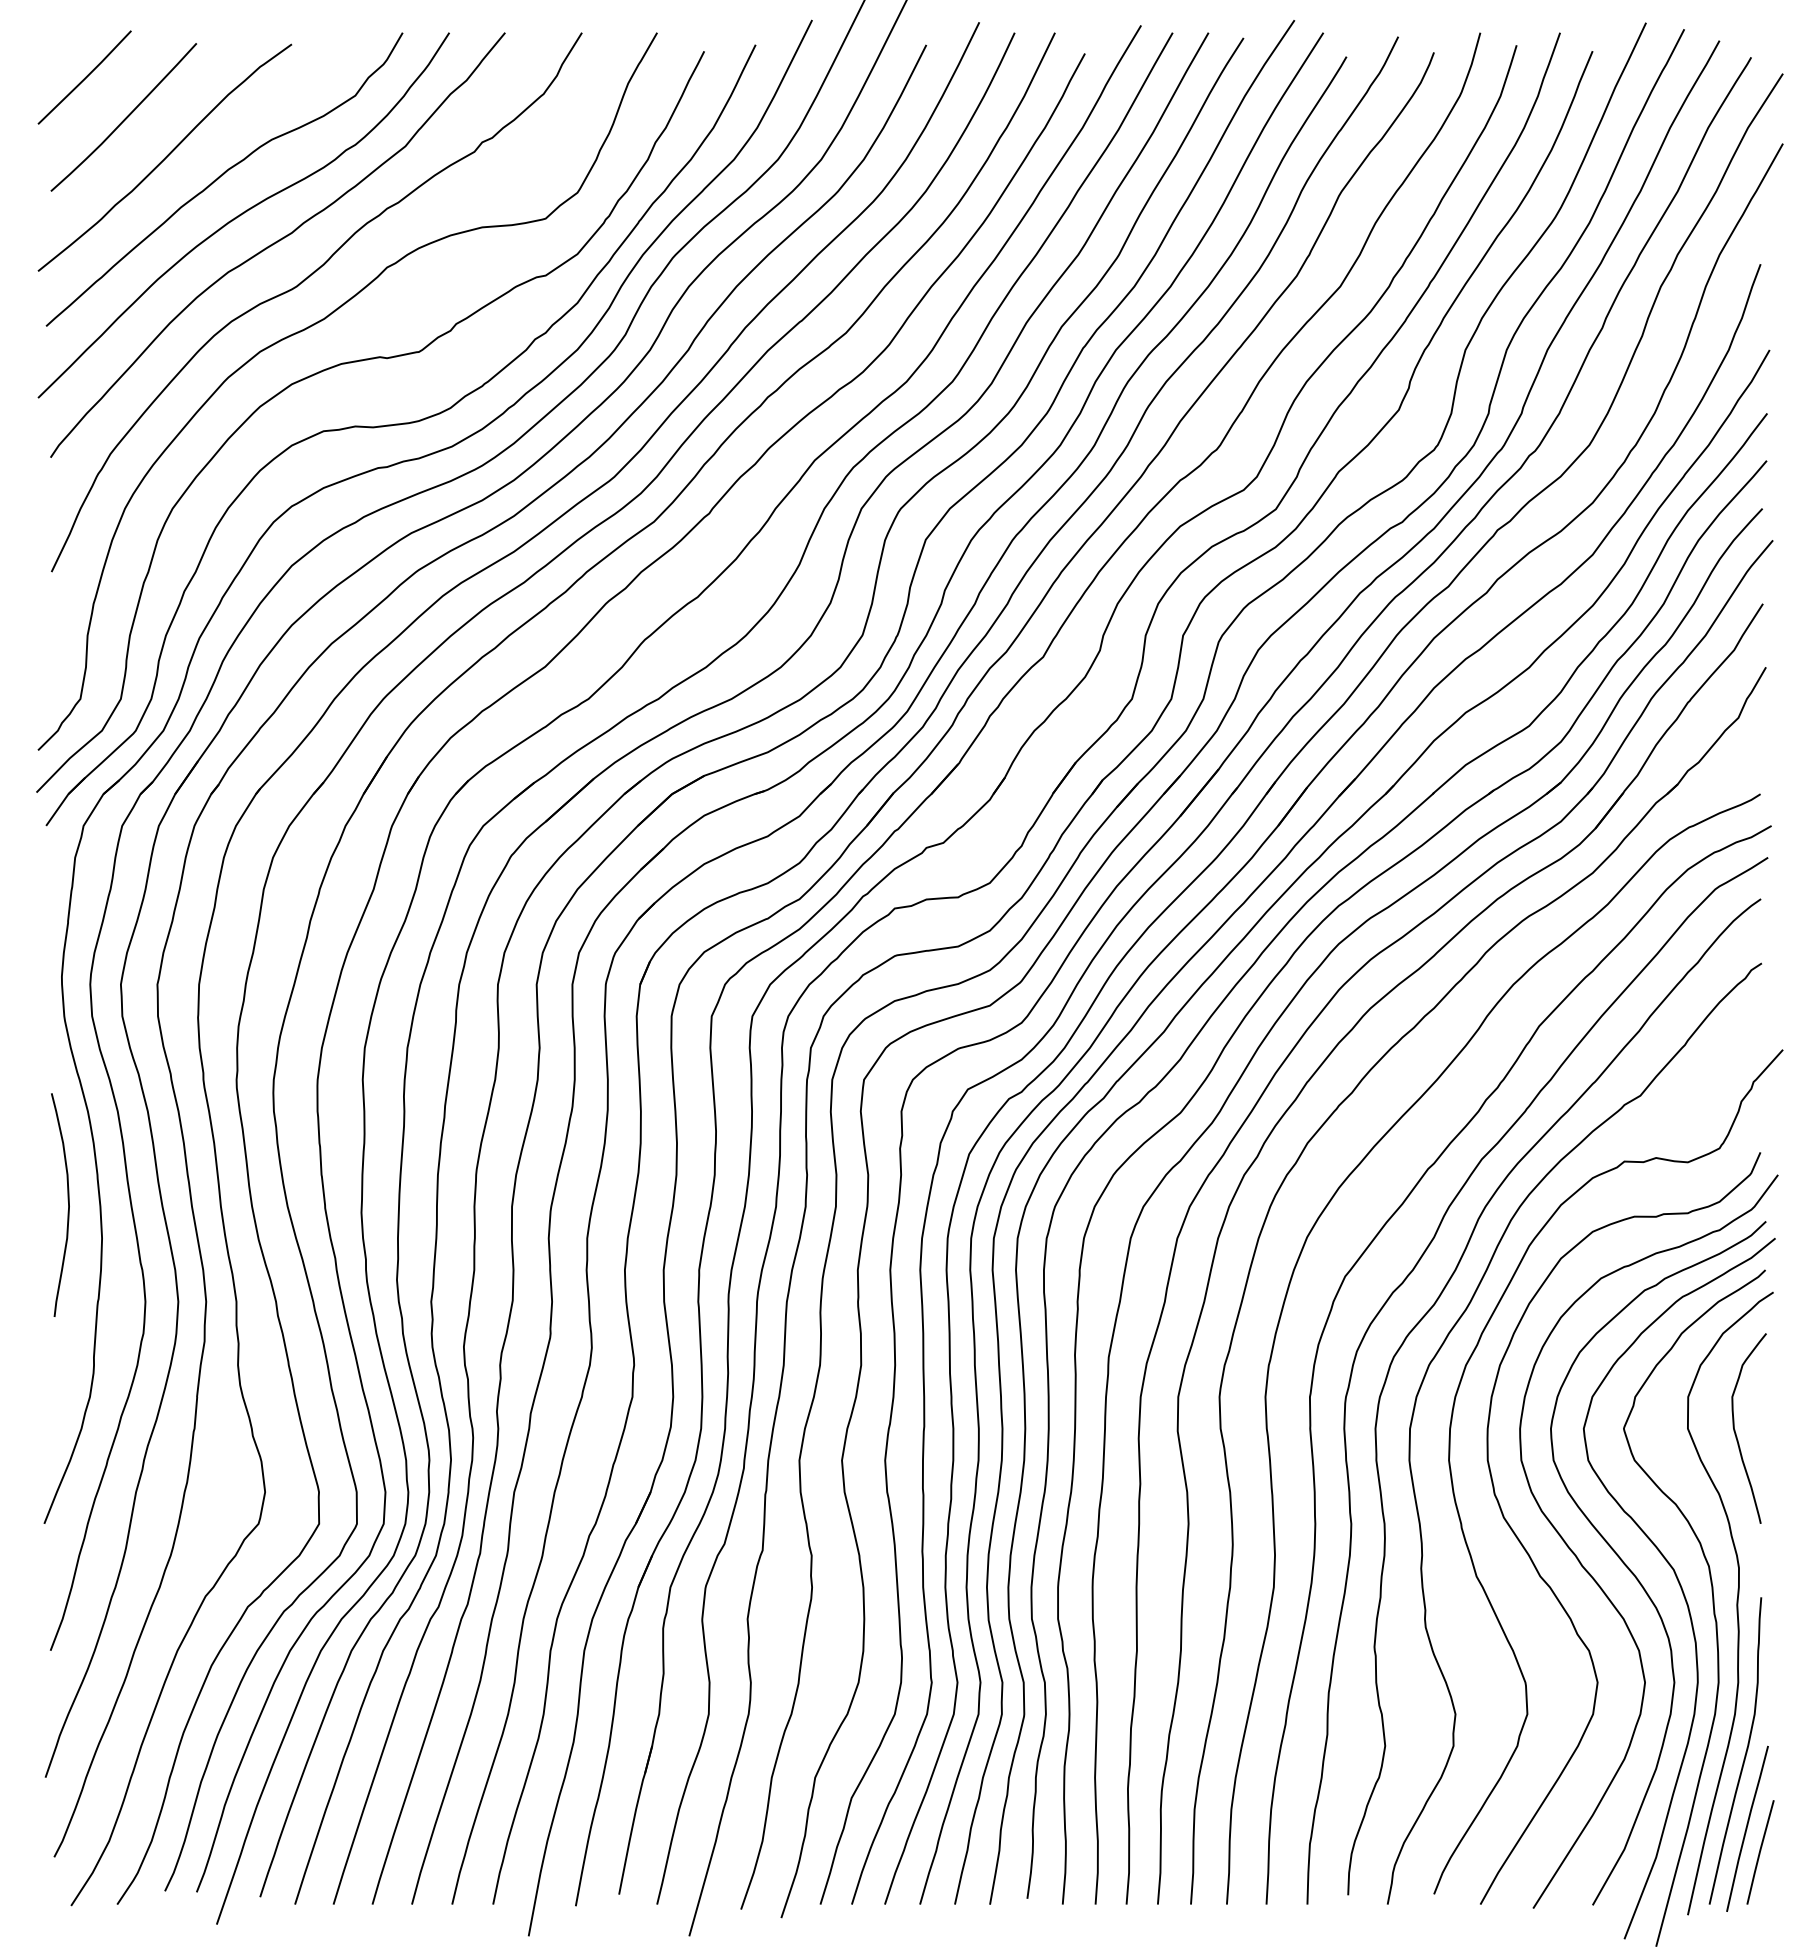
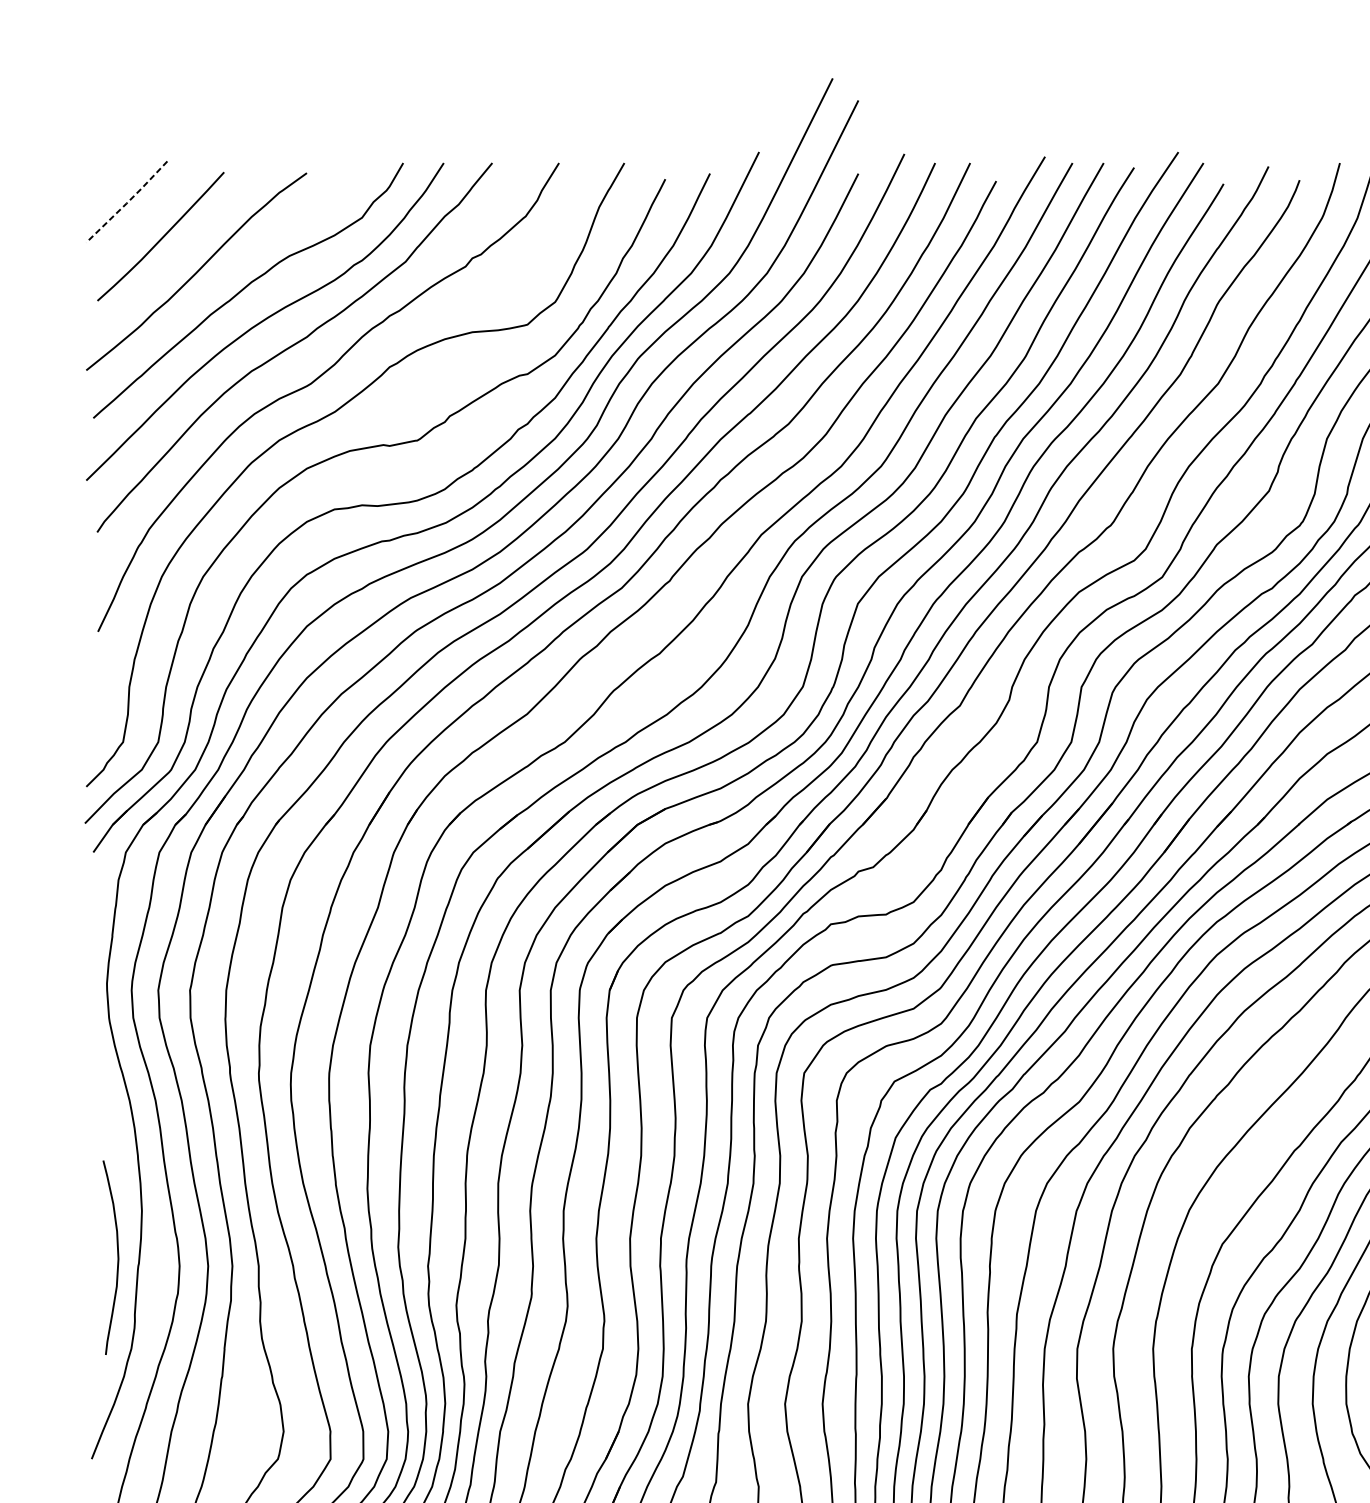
line: (85, 77) -> (127, 201), solid -> dashed
curve: (68, 1204) -> (117, 1257), moved

